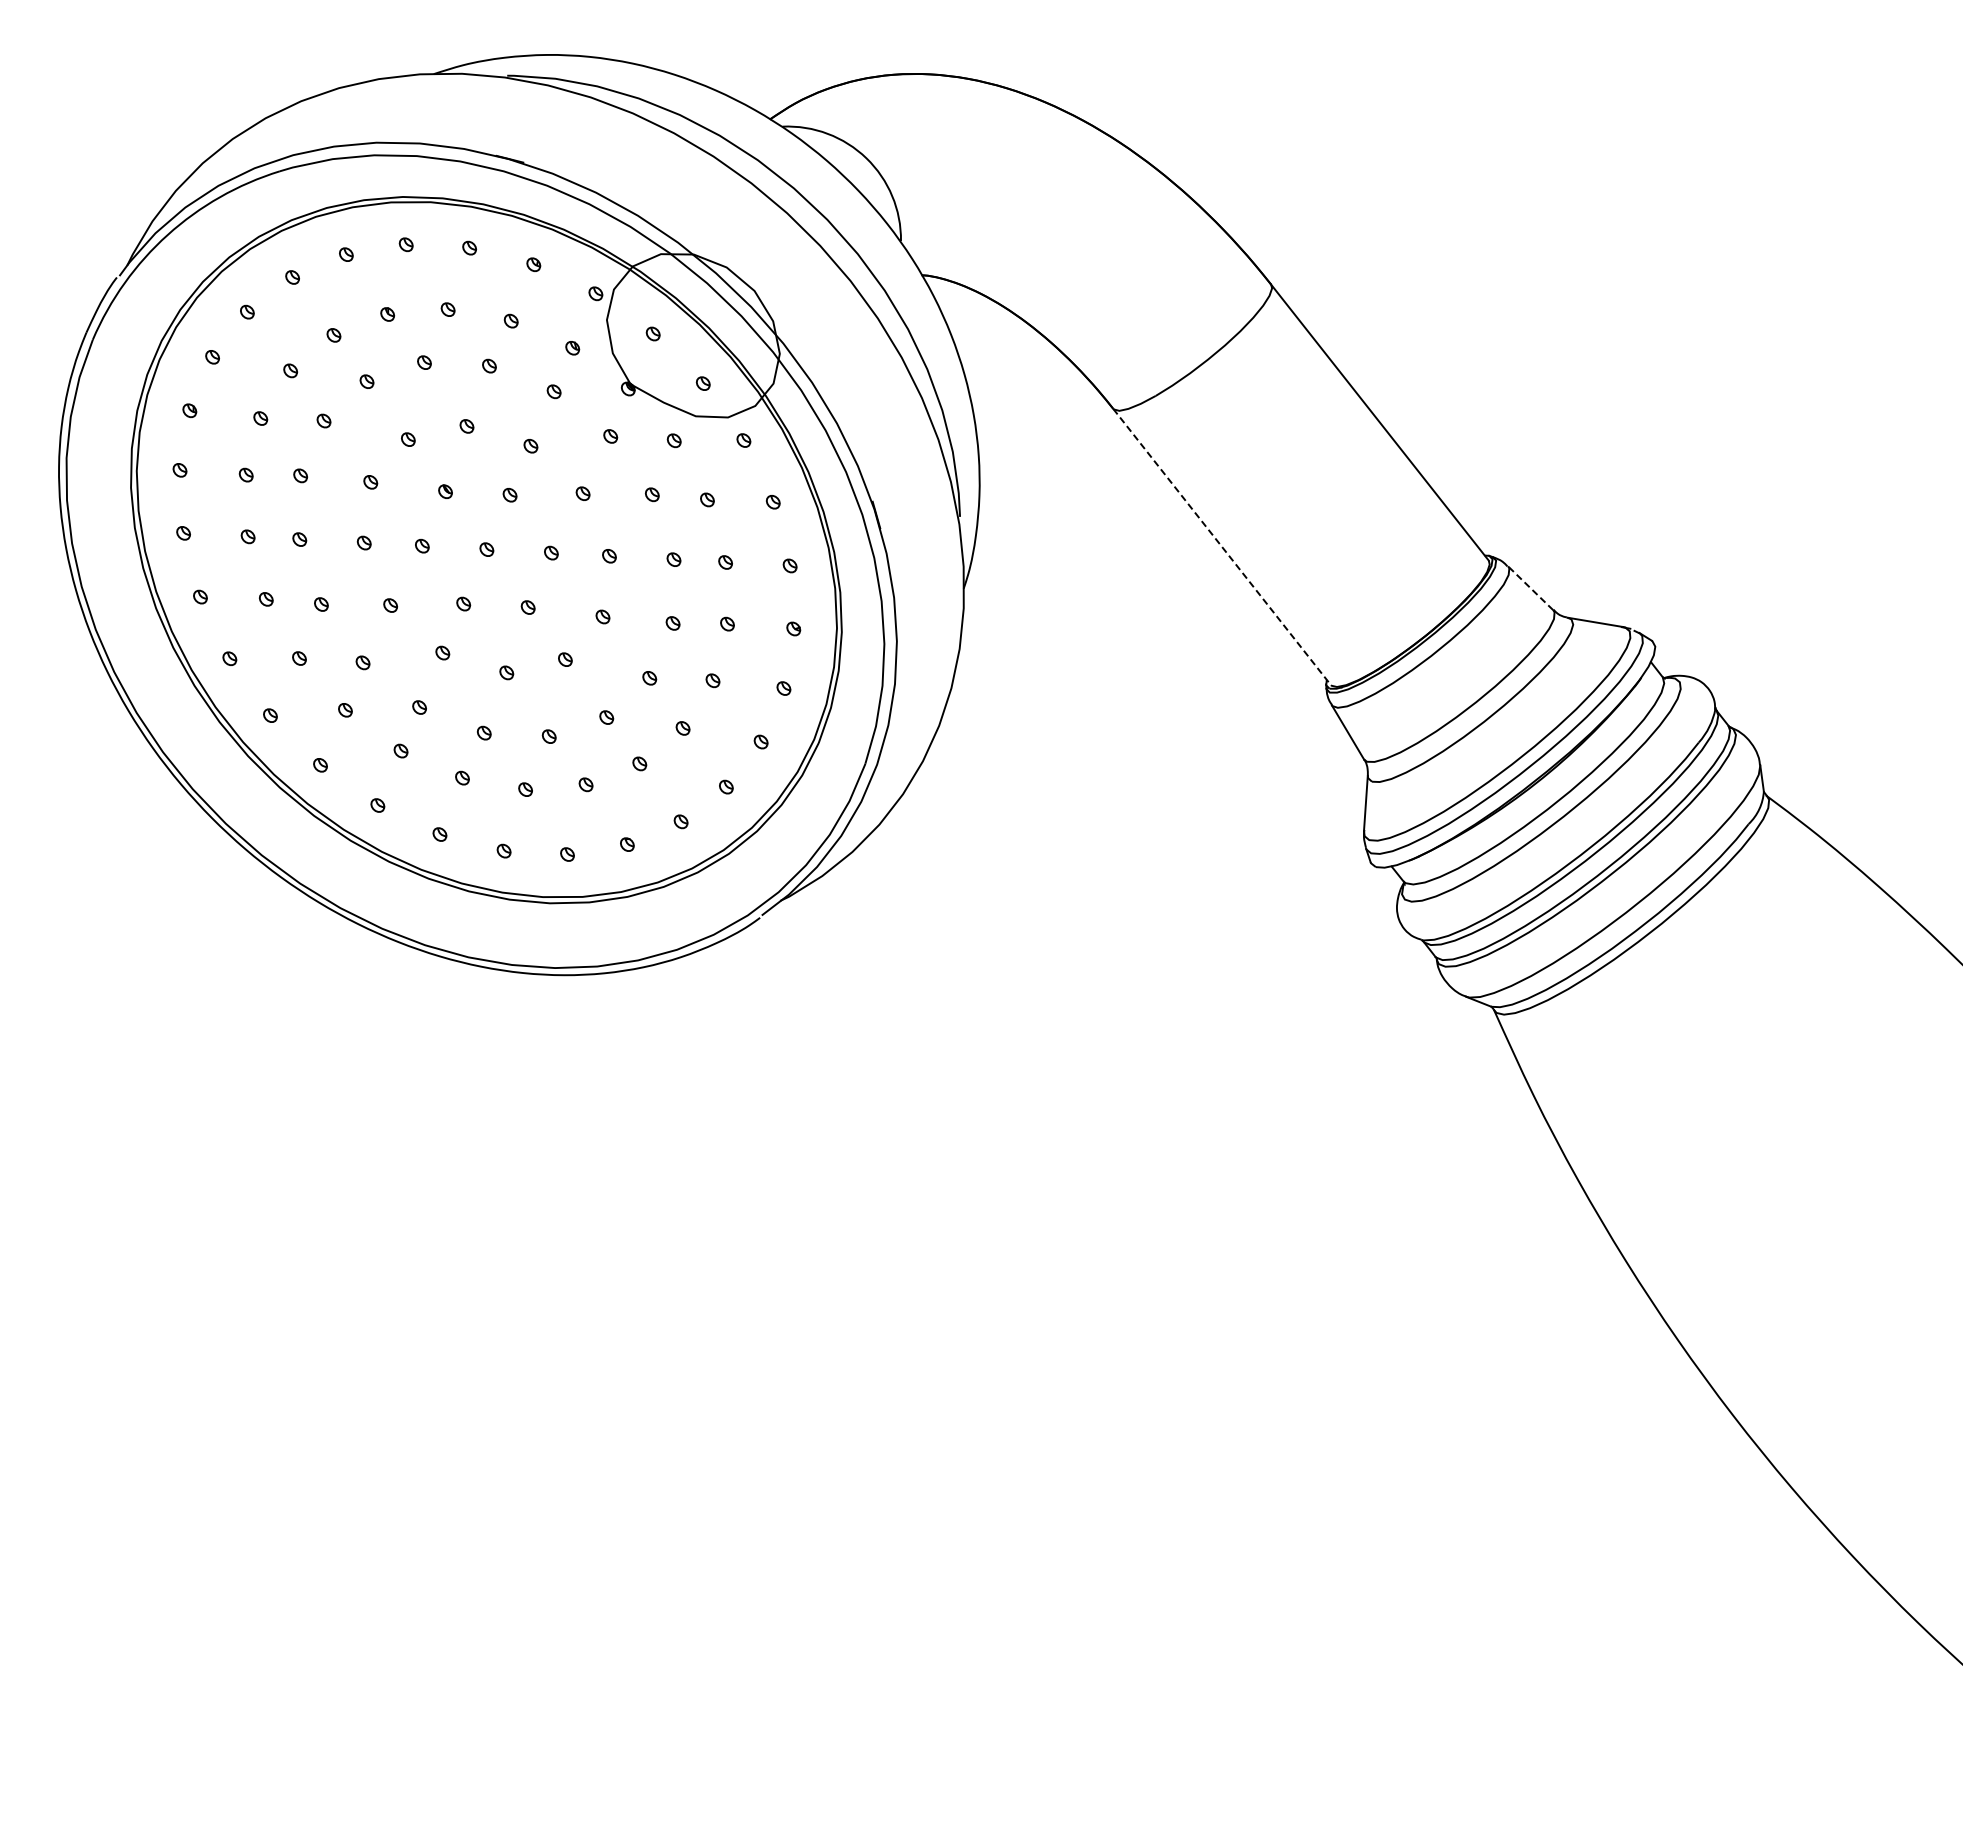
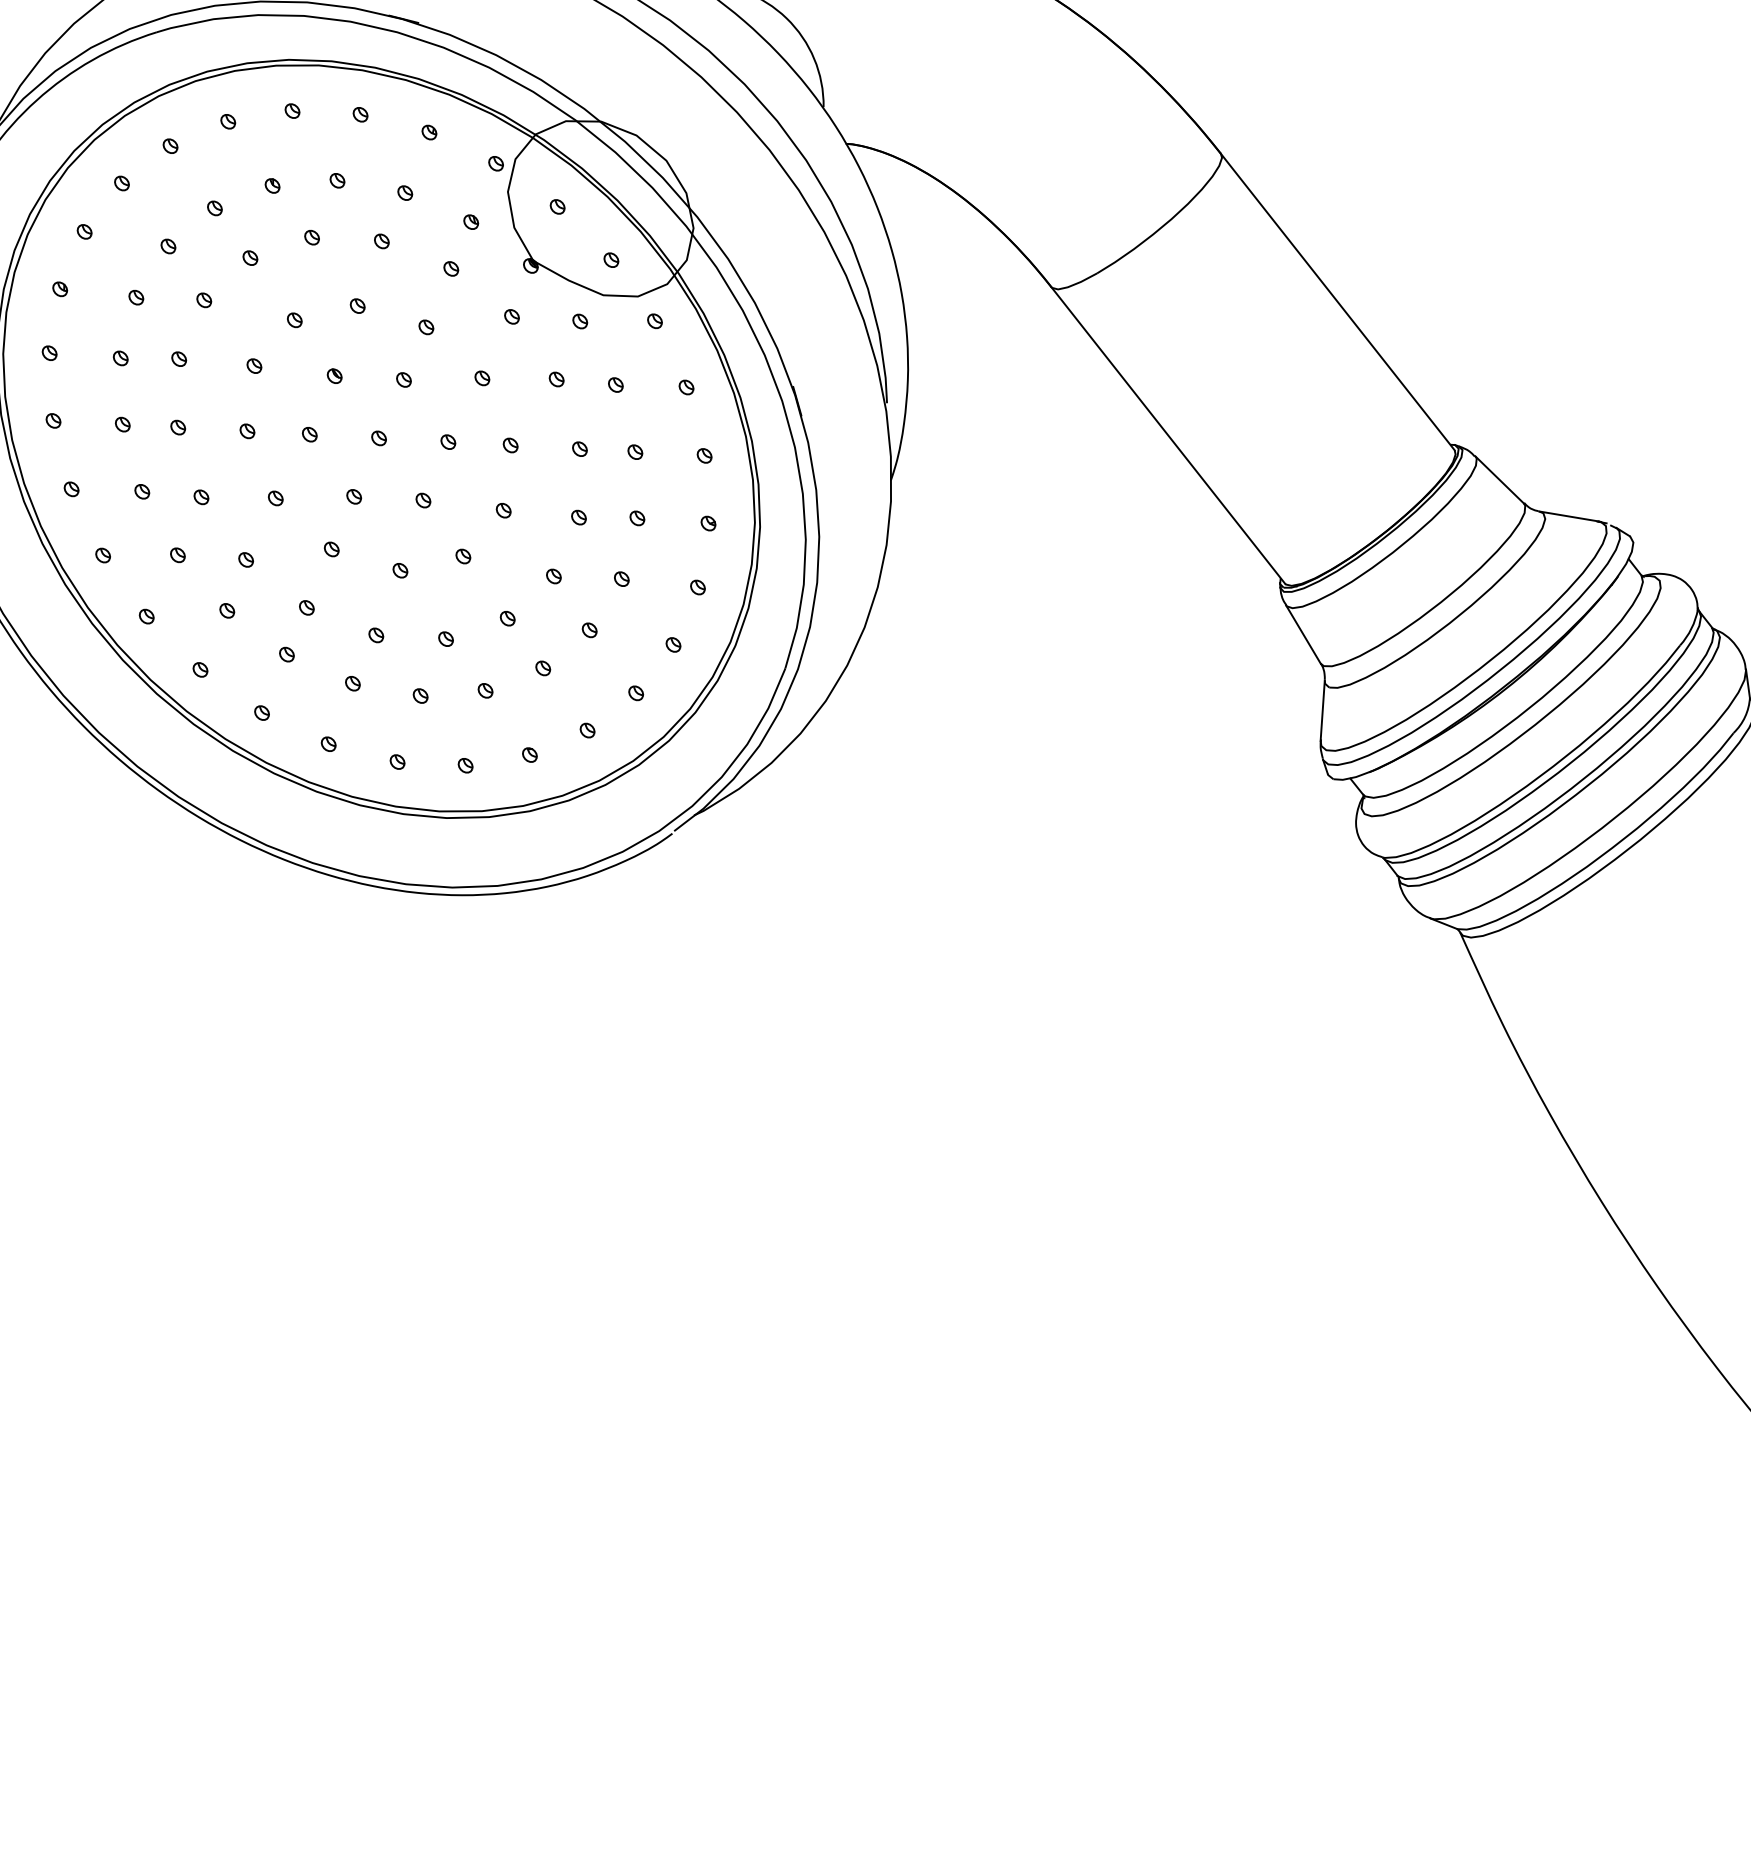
line: (1222, 547) -> (1168, 436), dashed -> solid
line: (1530, 588) -> (1499, 480), dashed -> solid

